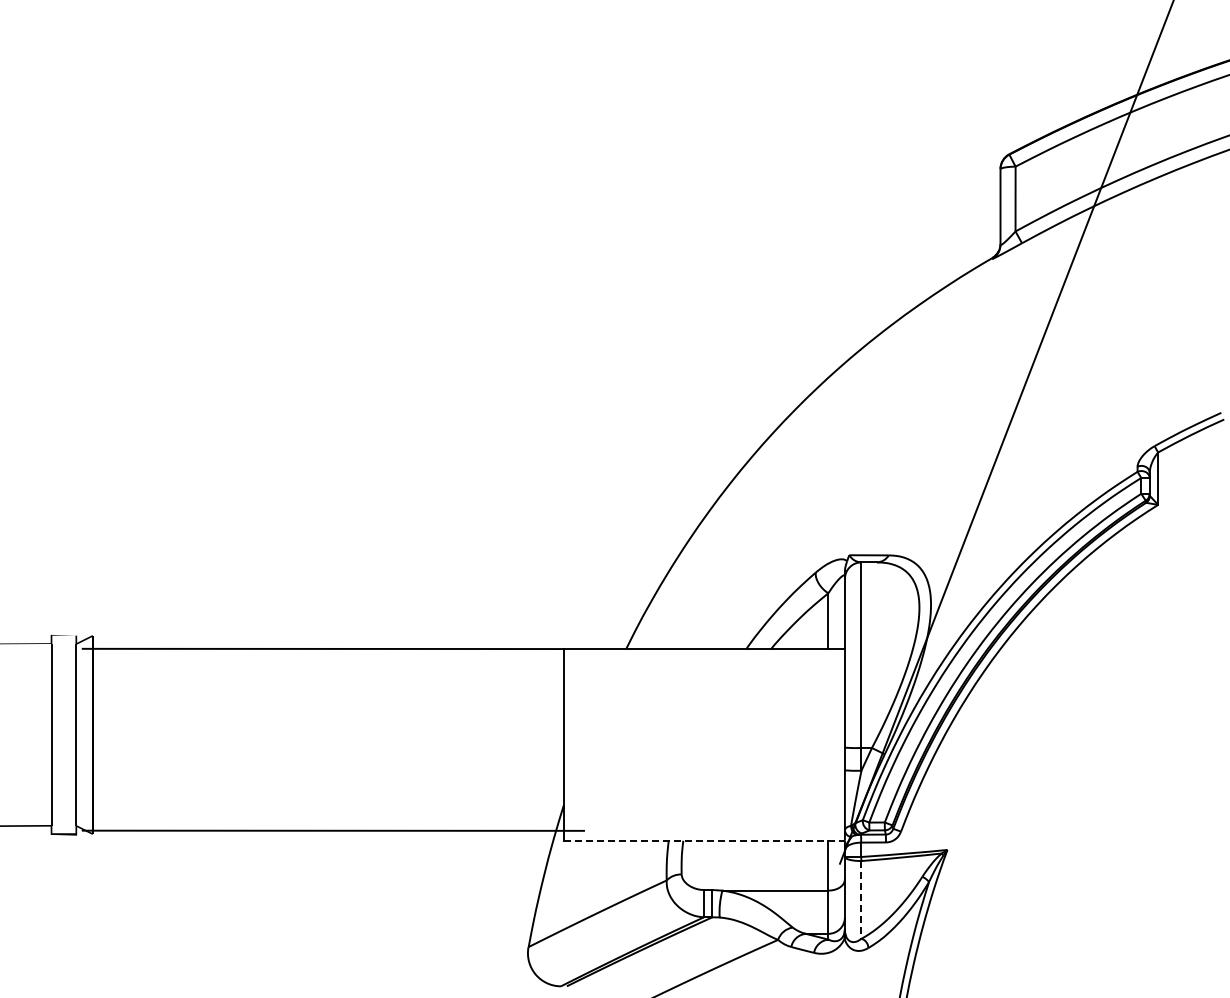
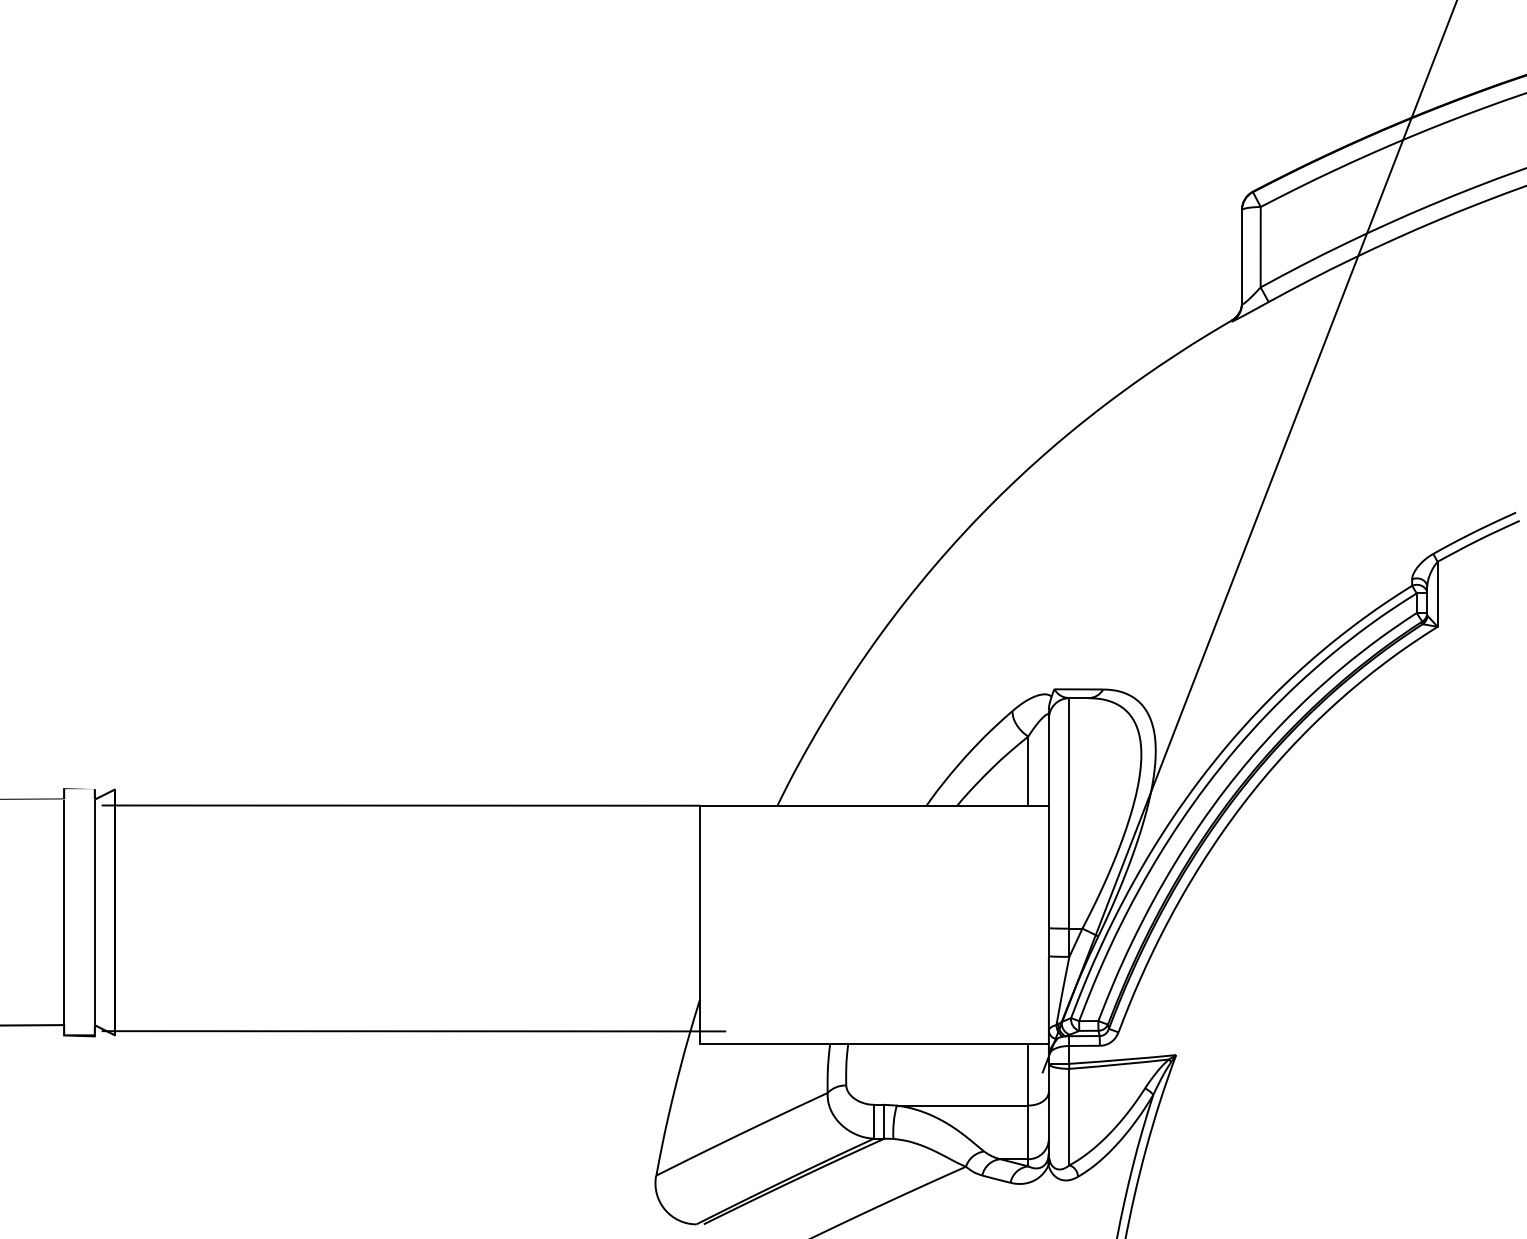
line: (704, 840) -> (874, 1043), dashed -> solid
line: (861, 899) -> (1069, 1116), dashed -> solid

